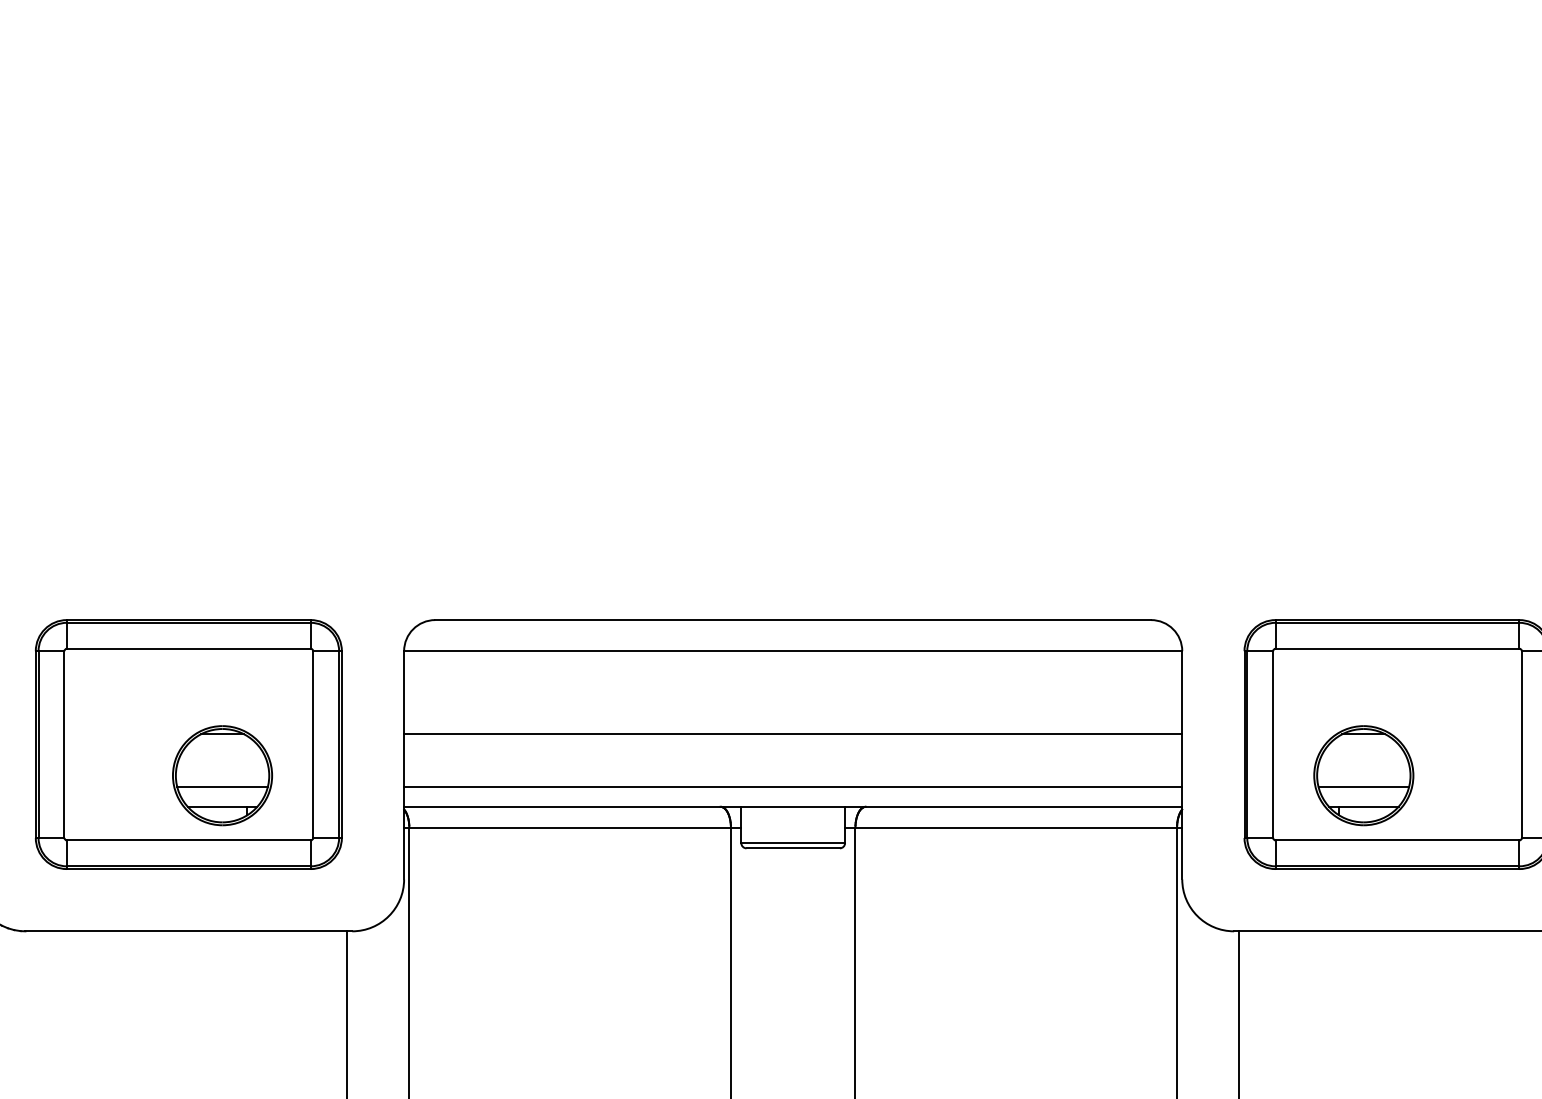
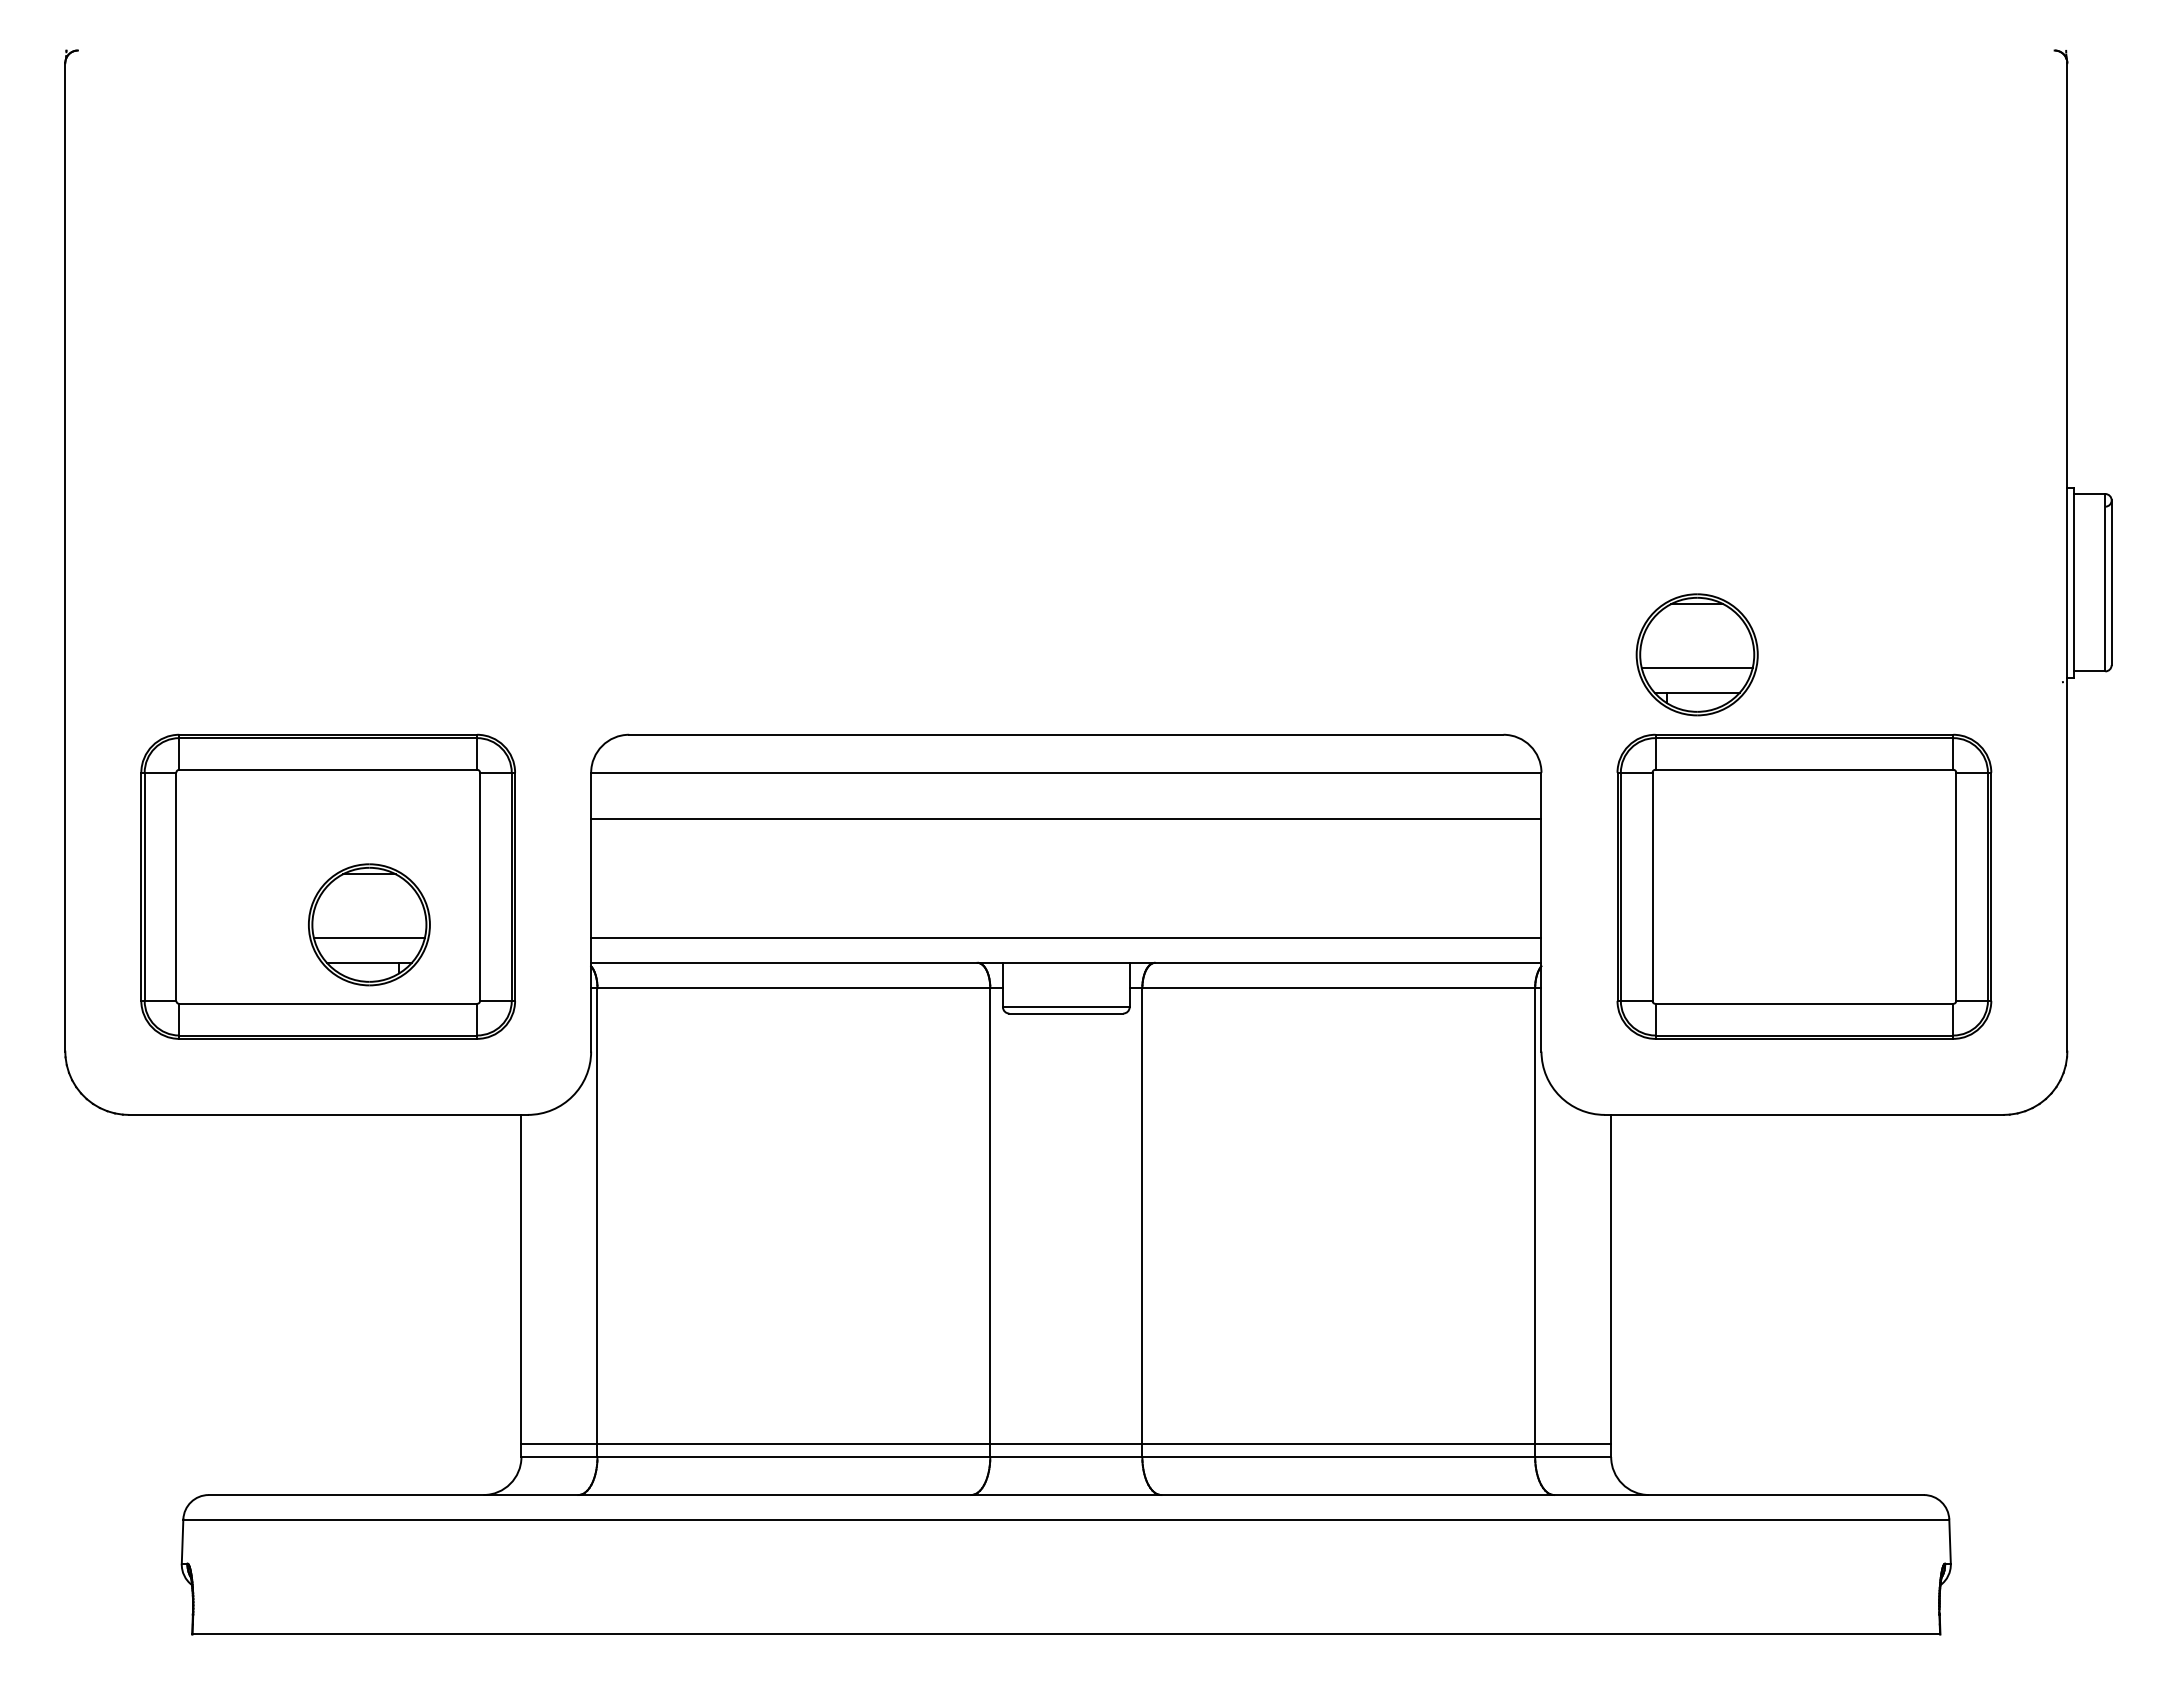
line: (793, 734) -> (1066, 819), moved
part: (1363, 775) -> (1696, 654), moved

